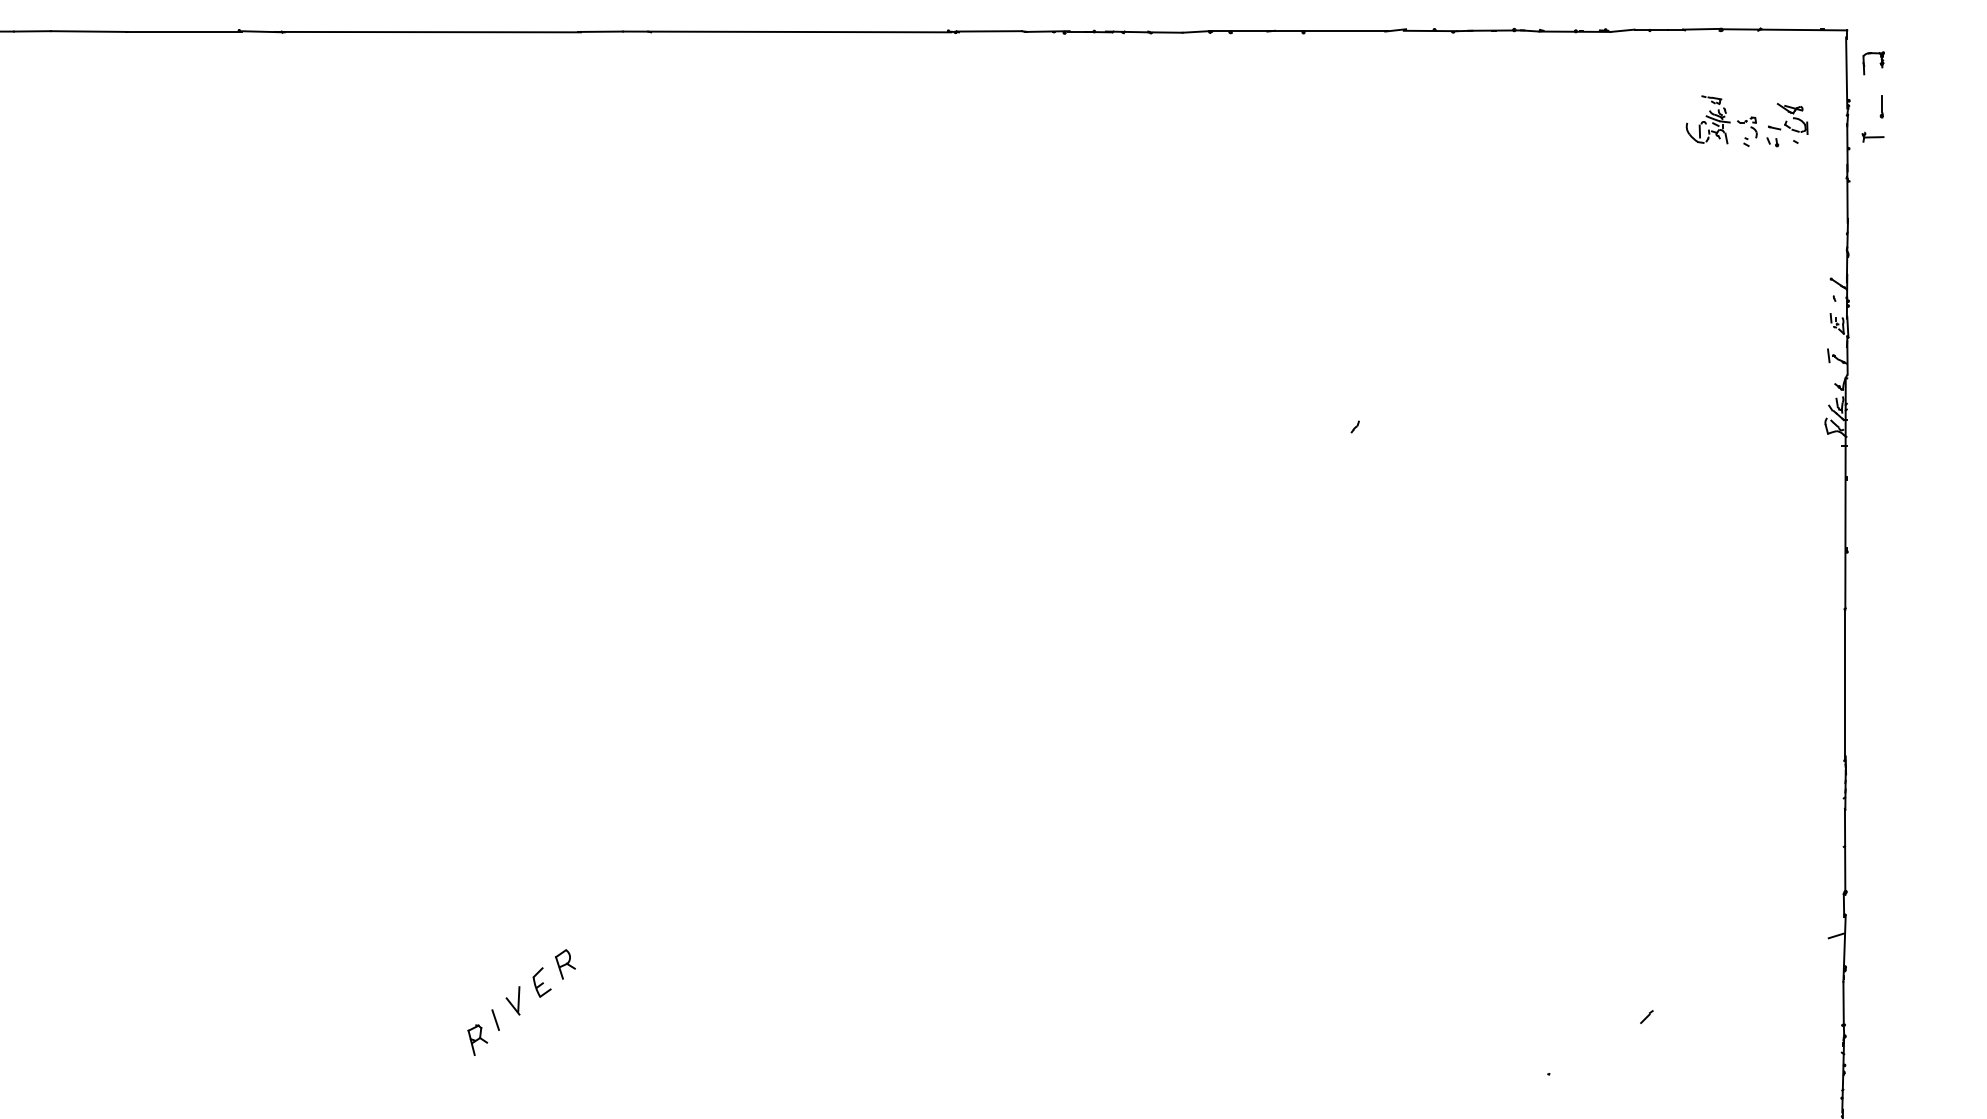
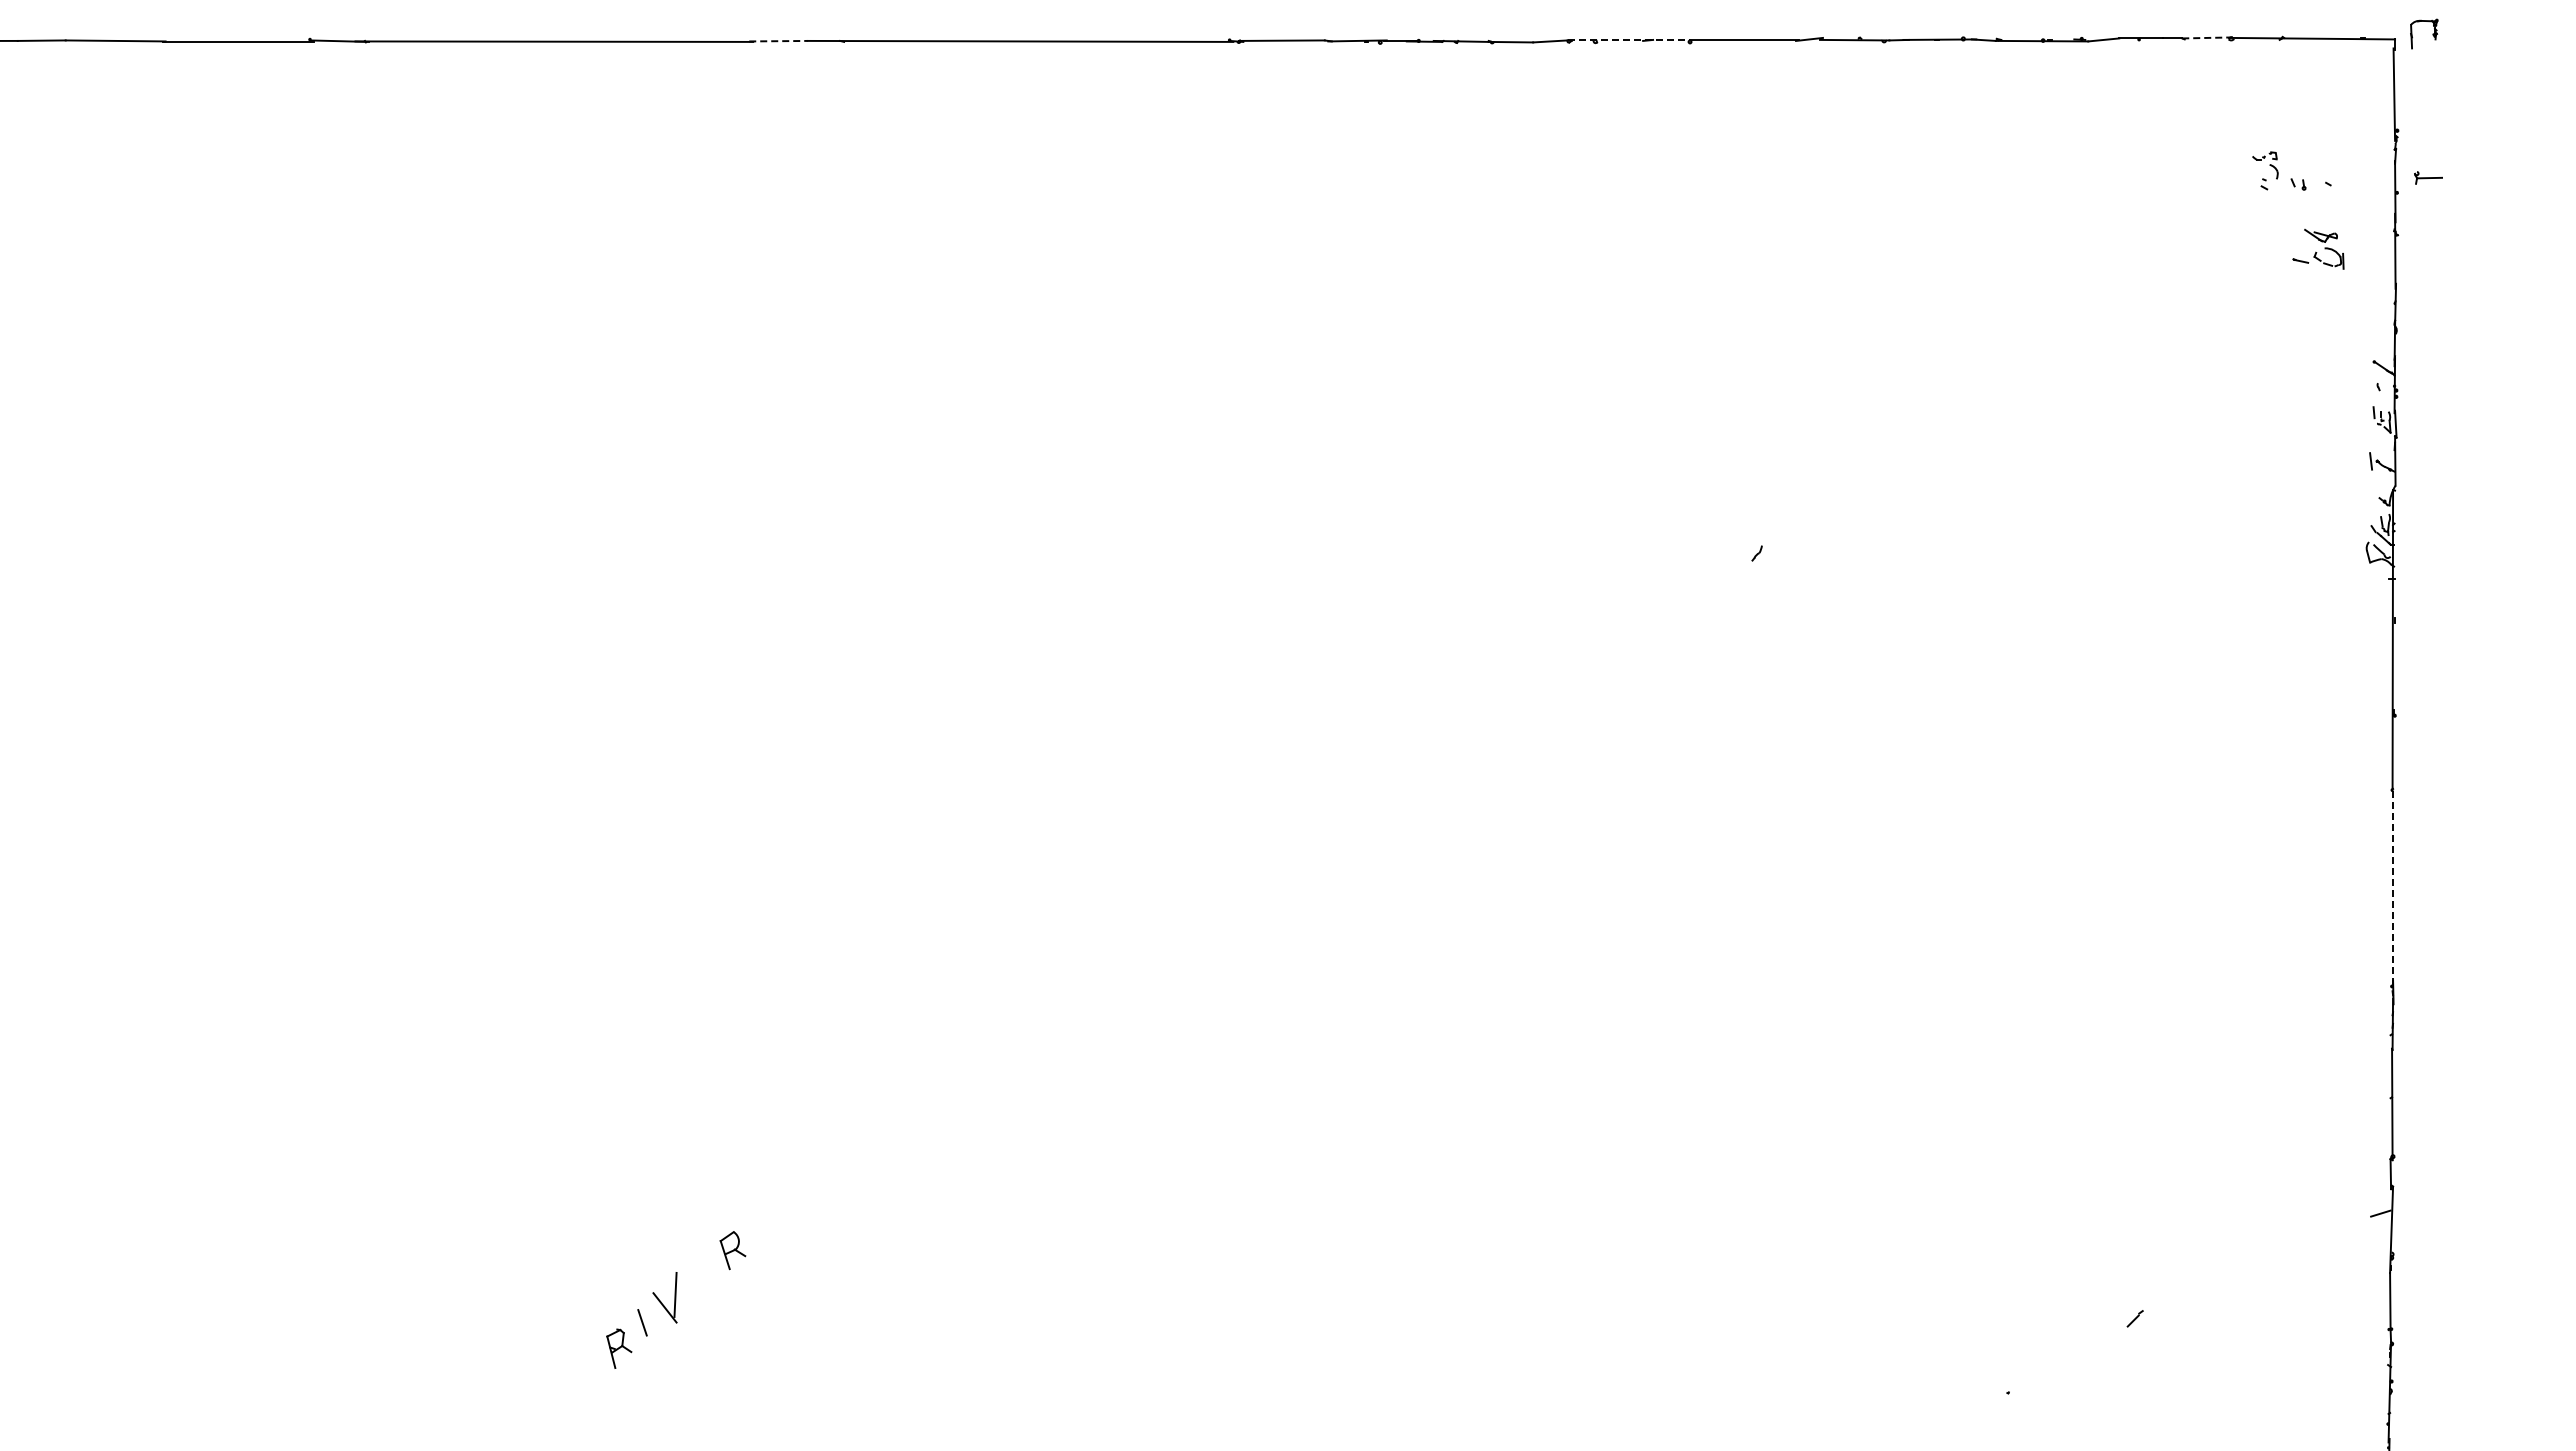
line: (1702, 28) -> (2207, 37), solid -> dashed
line: (600, 31) -> (778, 41), solid -> dashed
line: (1256, 31) -> (1629, 40), solid -> dashed
part: (1879, 62) -> (2432, 33), moved
part: (1881, 106) -> (2439, 138), removed
part: (1788, 118) -> (2318, 248), moved
part: (1708, 119) -> (2214, 155), removed
line: (1845, 685) -> (2392, 888), solid -> dashed
part: (541, 982) -> (702, 1273), removed
part: (512, 1000) -> (664, 1297), size x1.4

